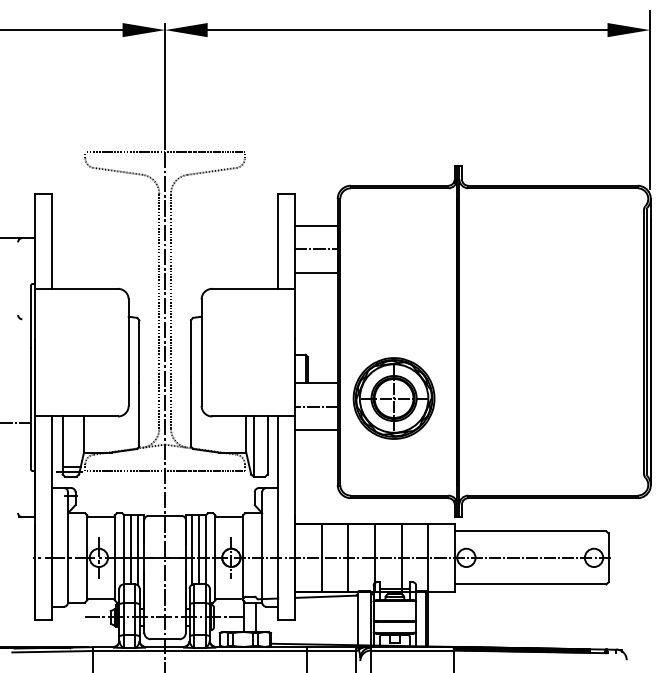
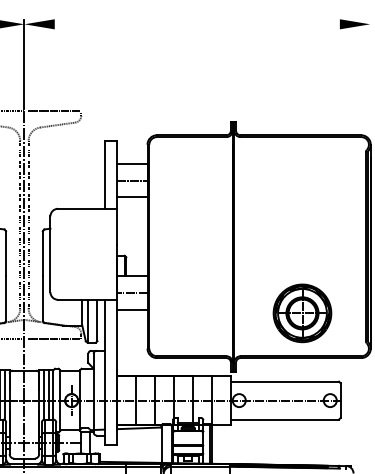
line: (414, 30) -> (202, 24), removed
line: (650, 99) -> (370, 73), removed
part: (393, 398) -> (302, 313), moved

